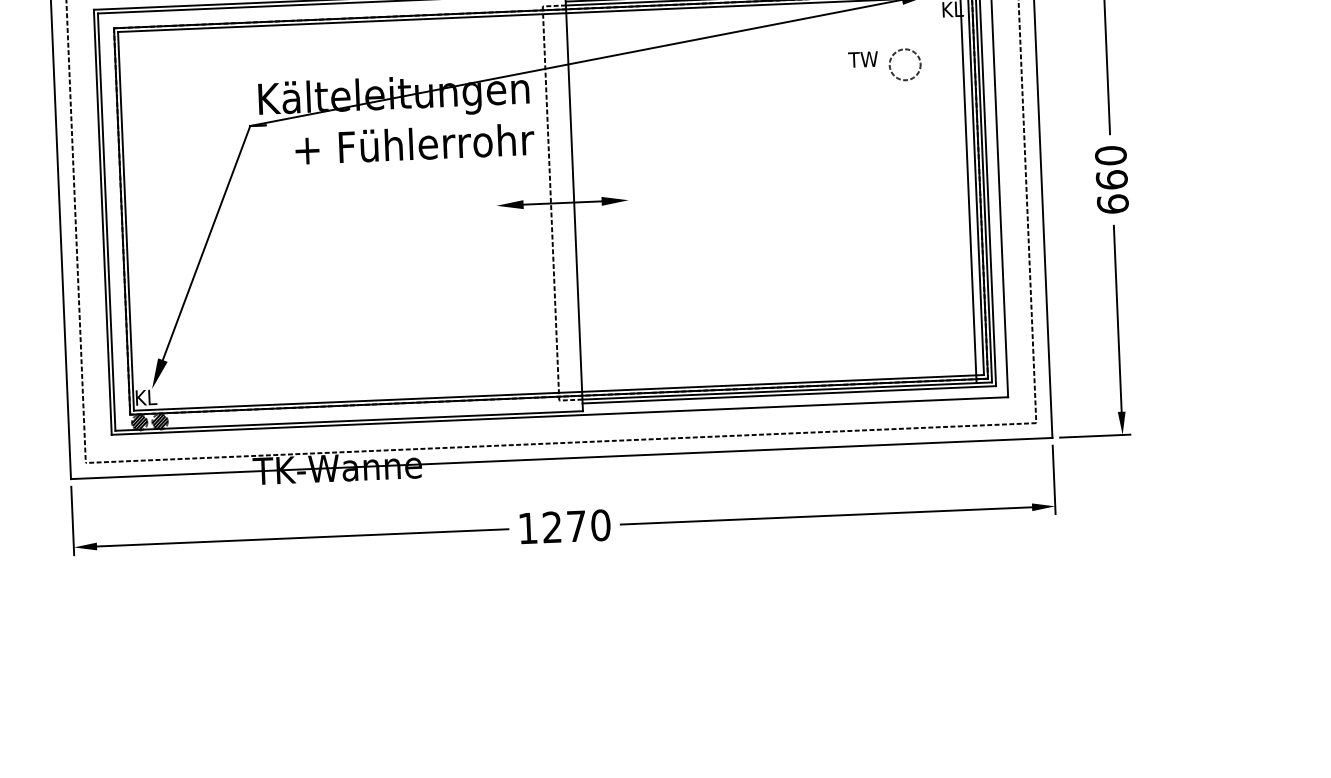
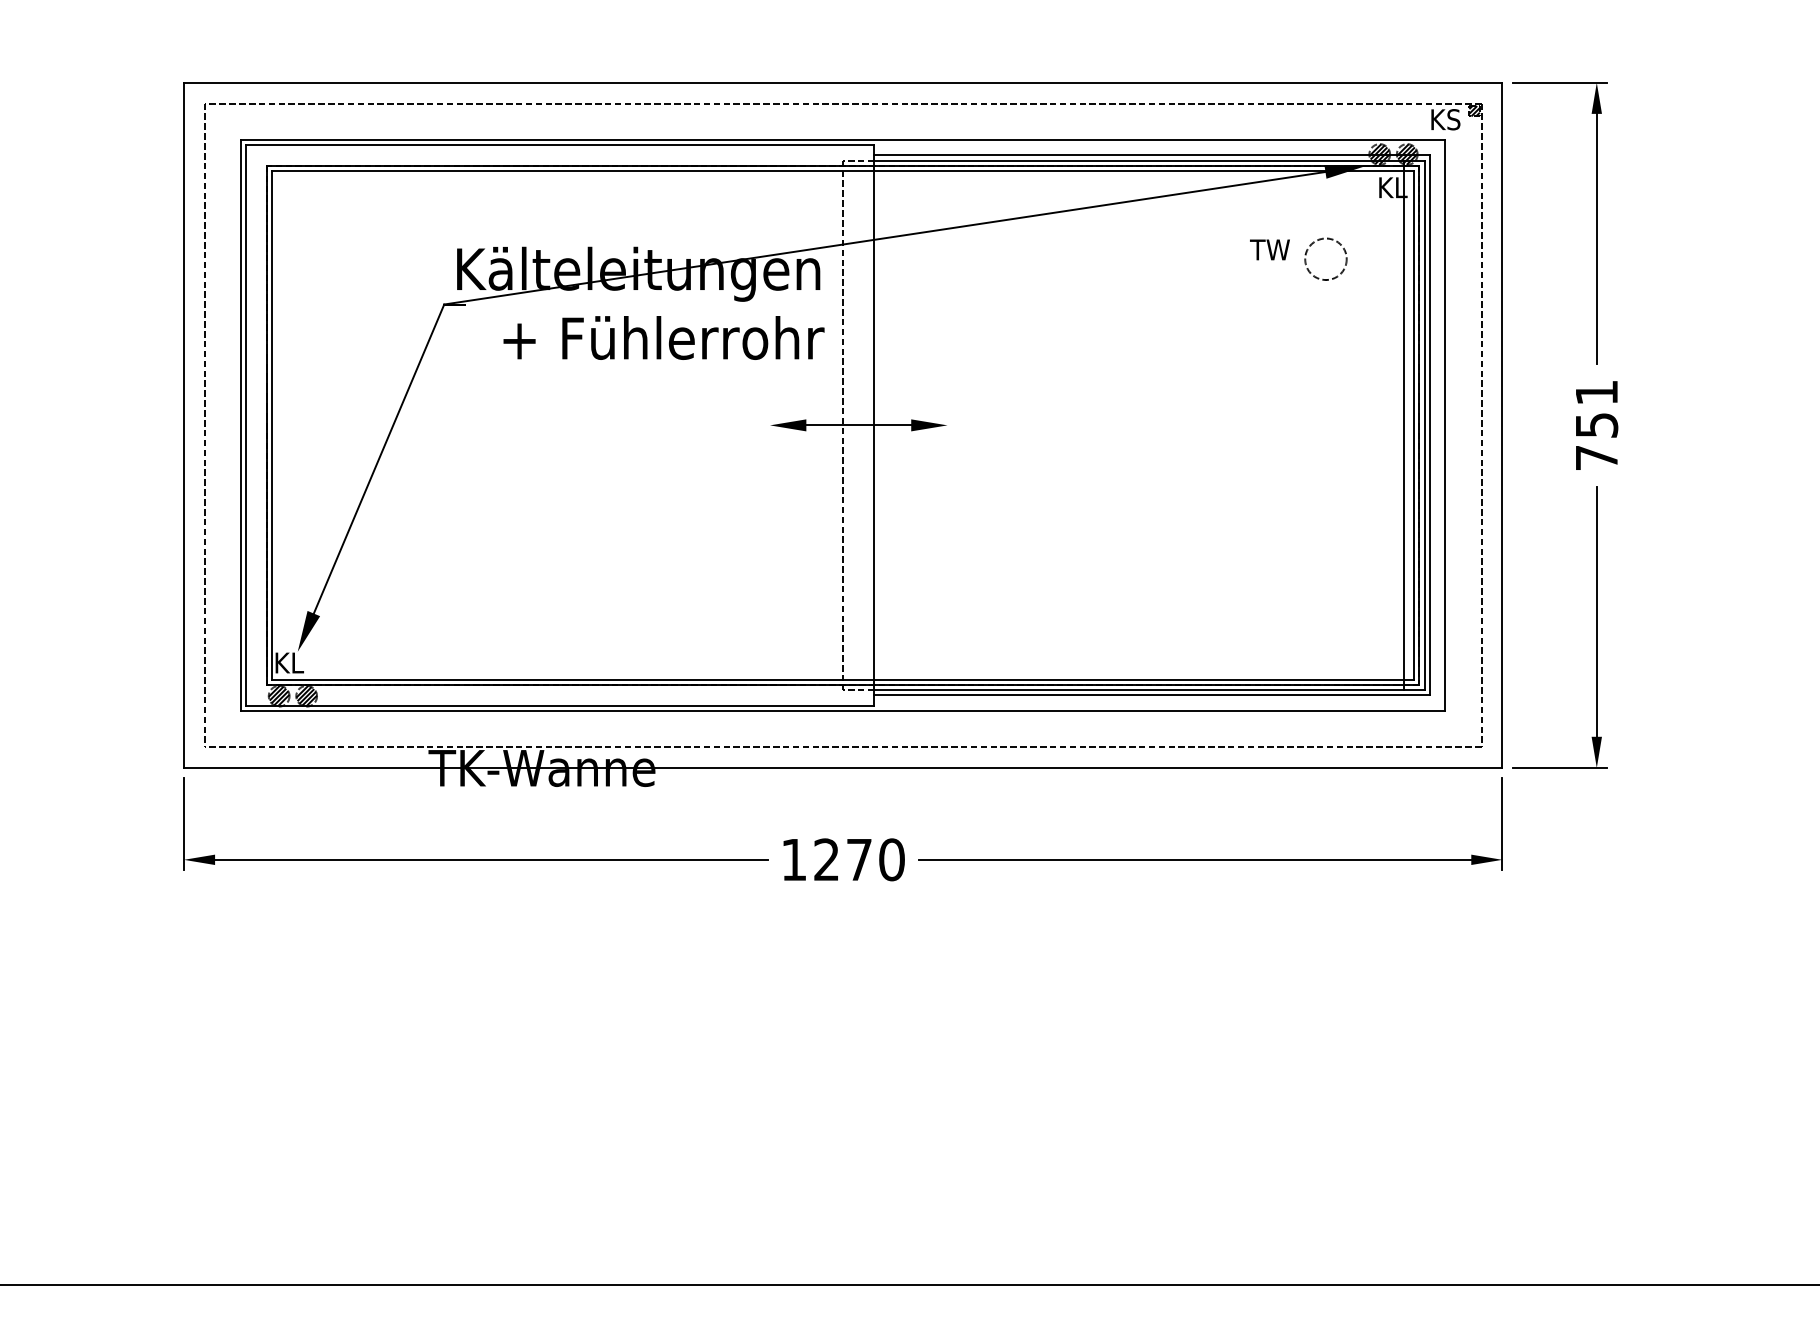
text: (1111, 179) -> (1596, 424), 660 -> 751

